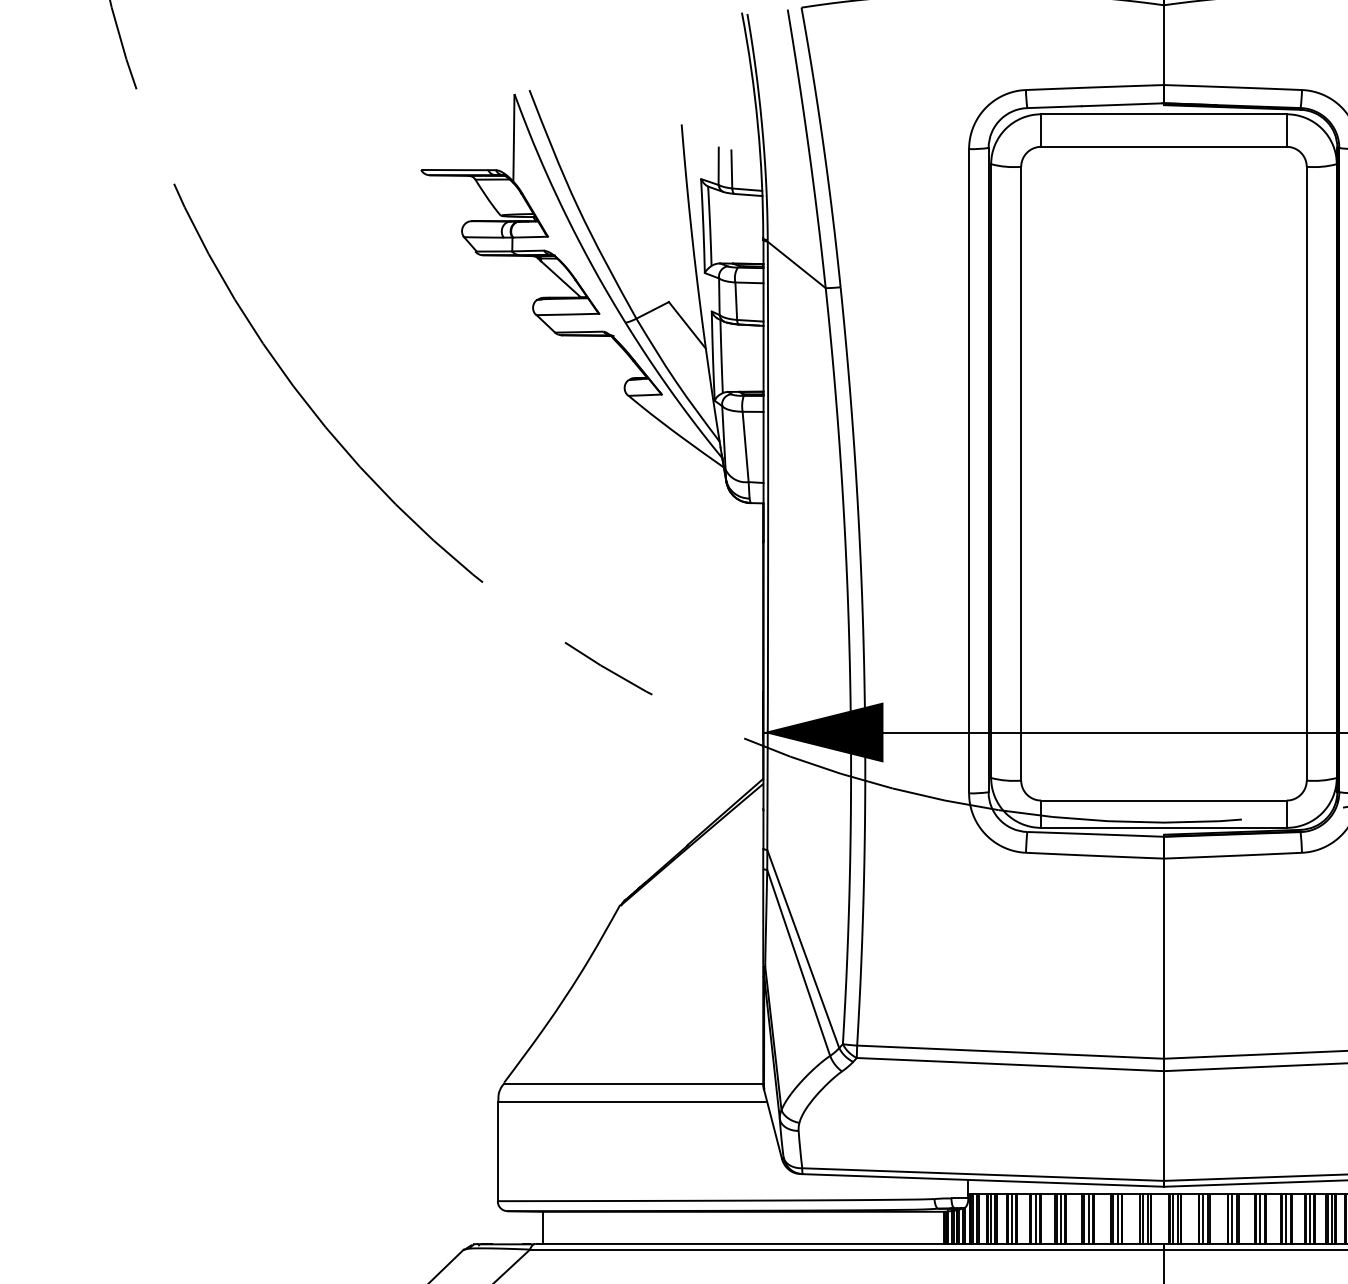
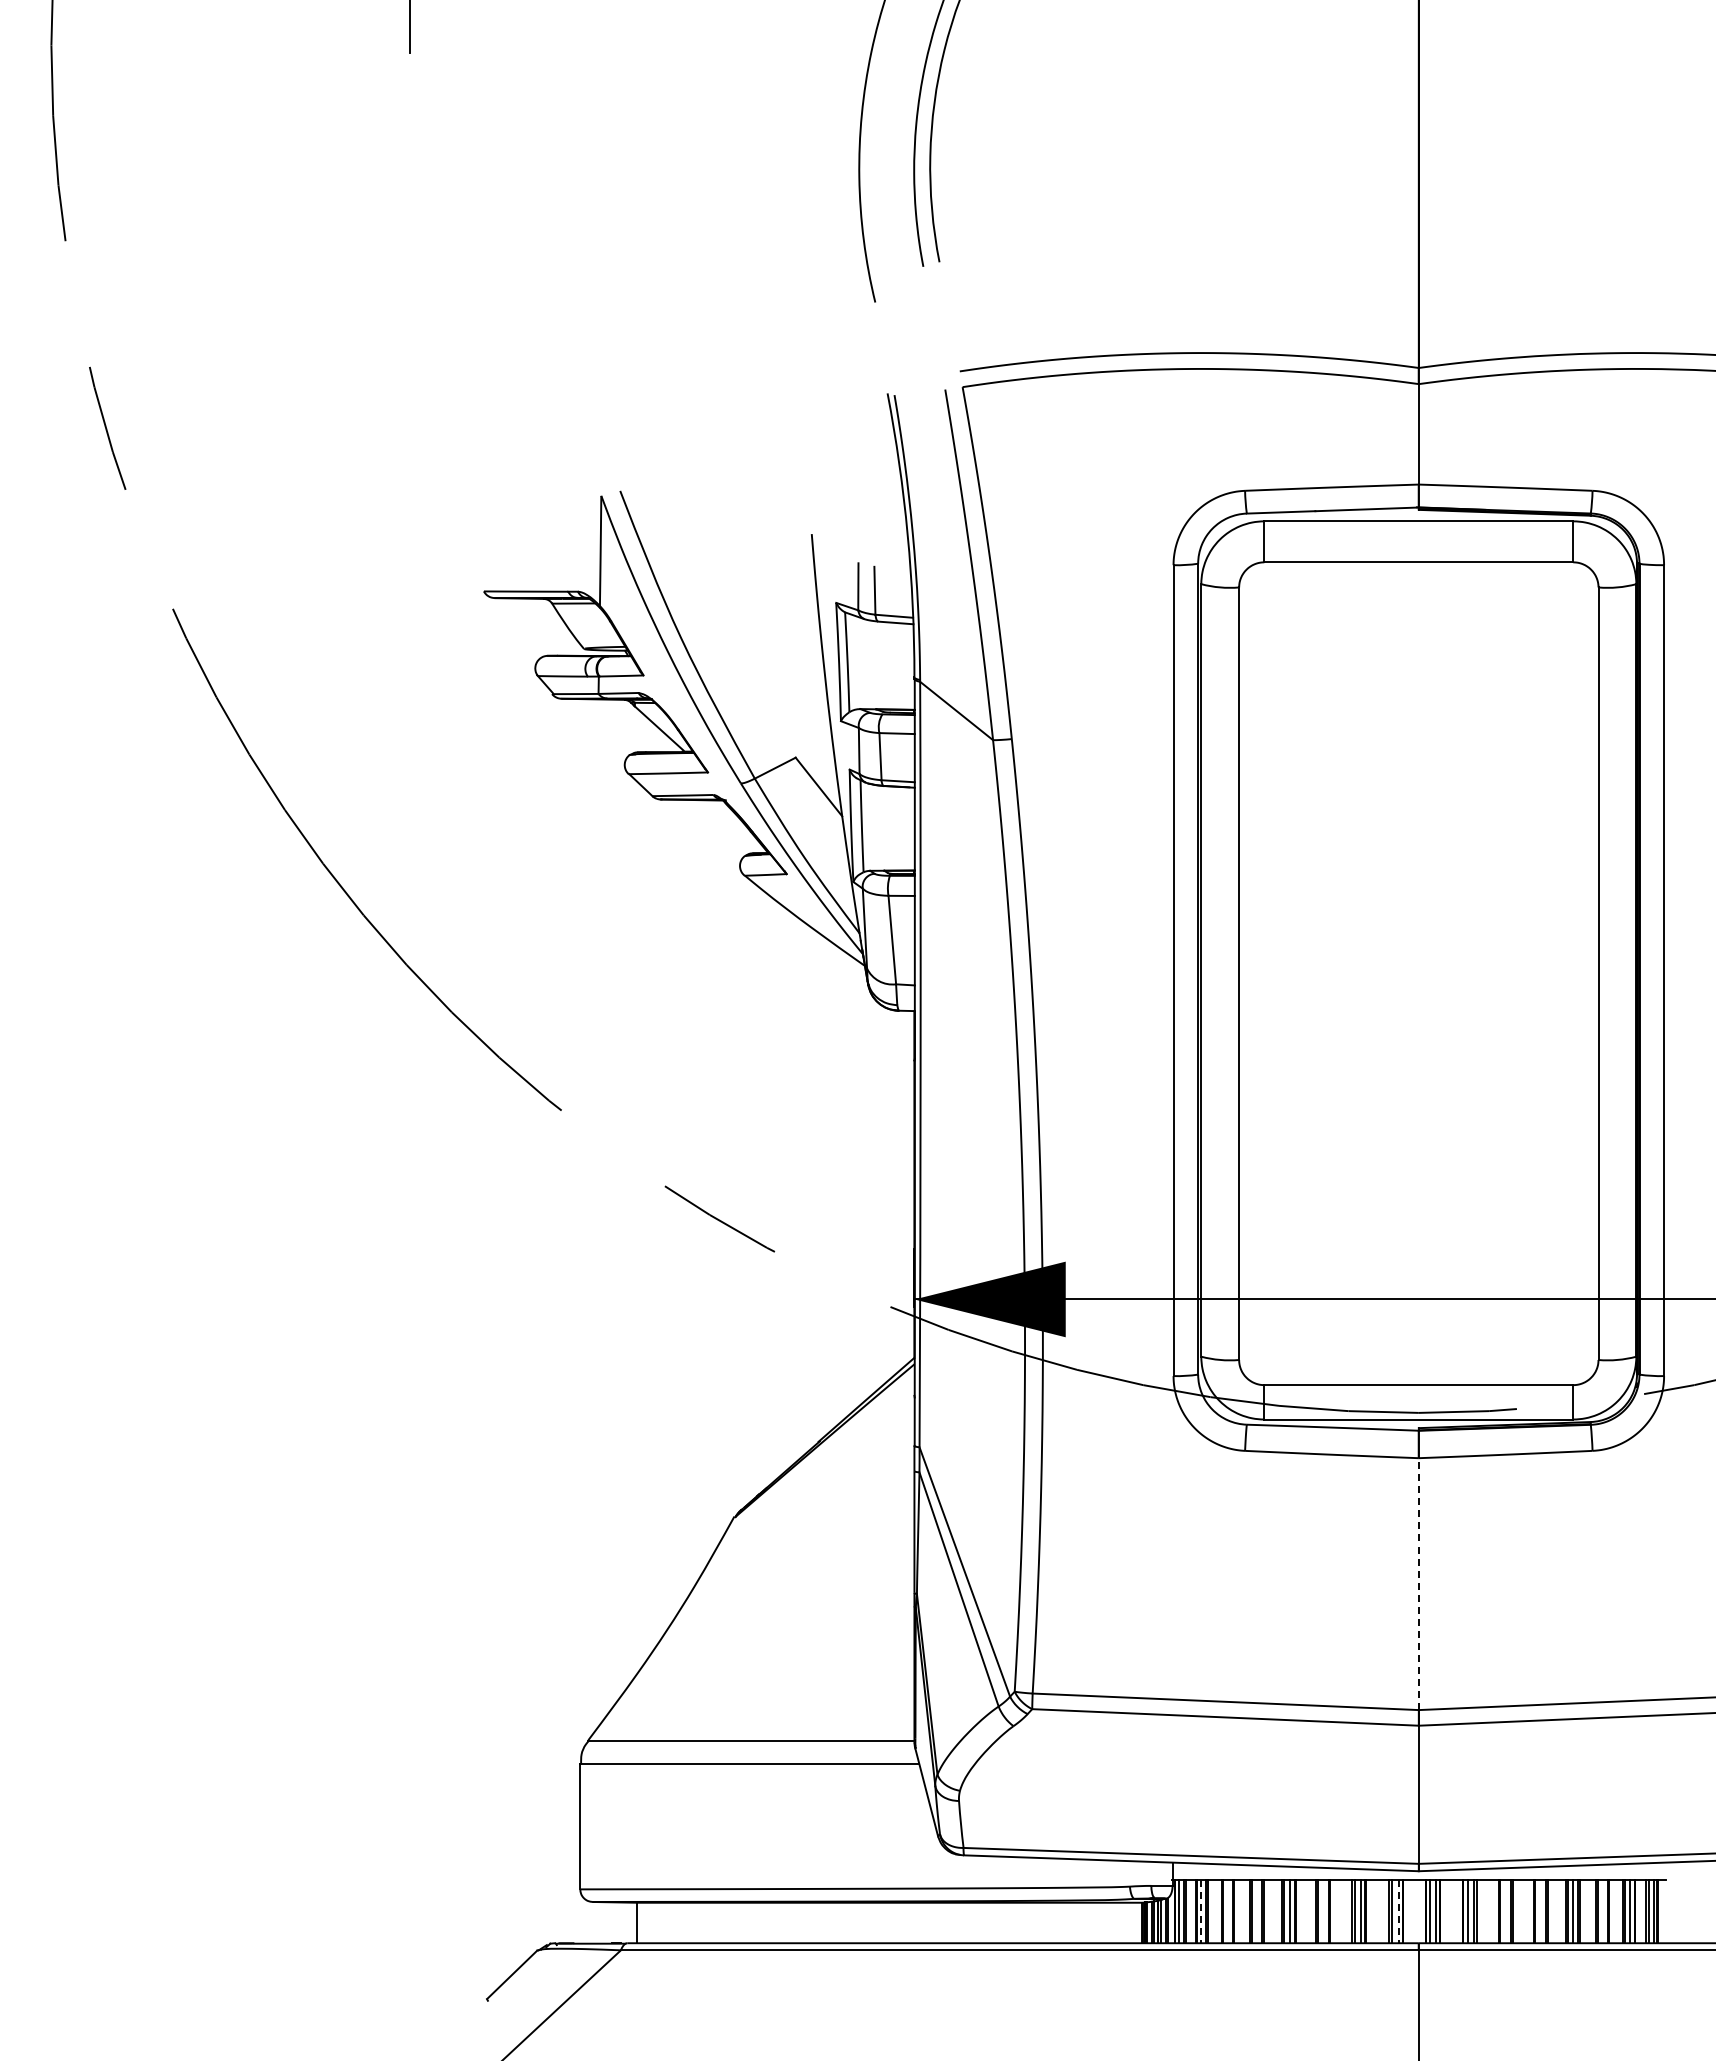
line: (1163, 958) -> (1418, 1584), solid -> dashed
line: (991, 1218) -> (1201, 1911), solid -> dashed
line: (1011, 1218) -> (1227, 1911), removed
line: (1035, 1218) -> (1257, 1911), removed
line: (1089, 1218) -> (1324, 1911), removed
line: (1147, 1218) -> (1398, 1911), solid -> dashed
line: (1232, 1218) -> (1504, 1911), removed
line: (1259, 1218) -> (1539, 1911), removed
line: (1310, 1218) -> (1603, 1911), removed

